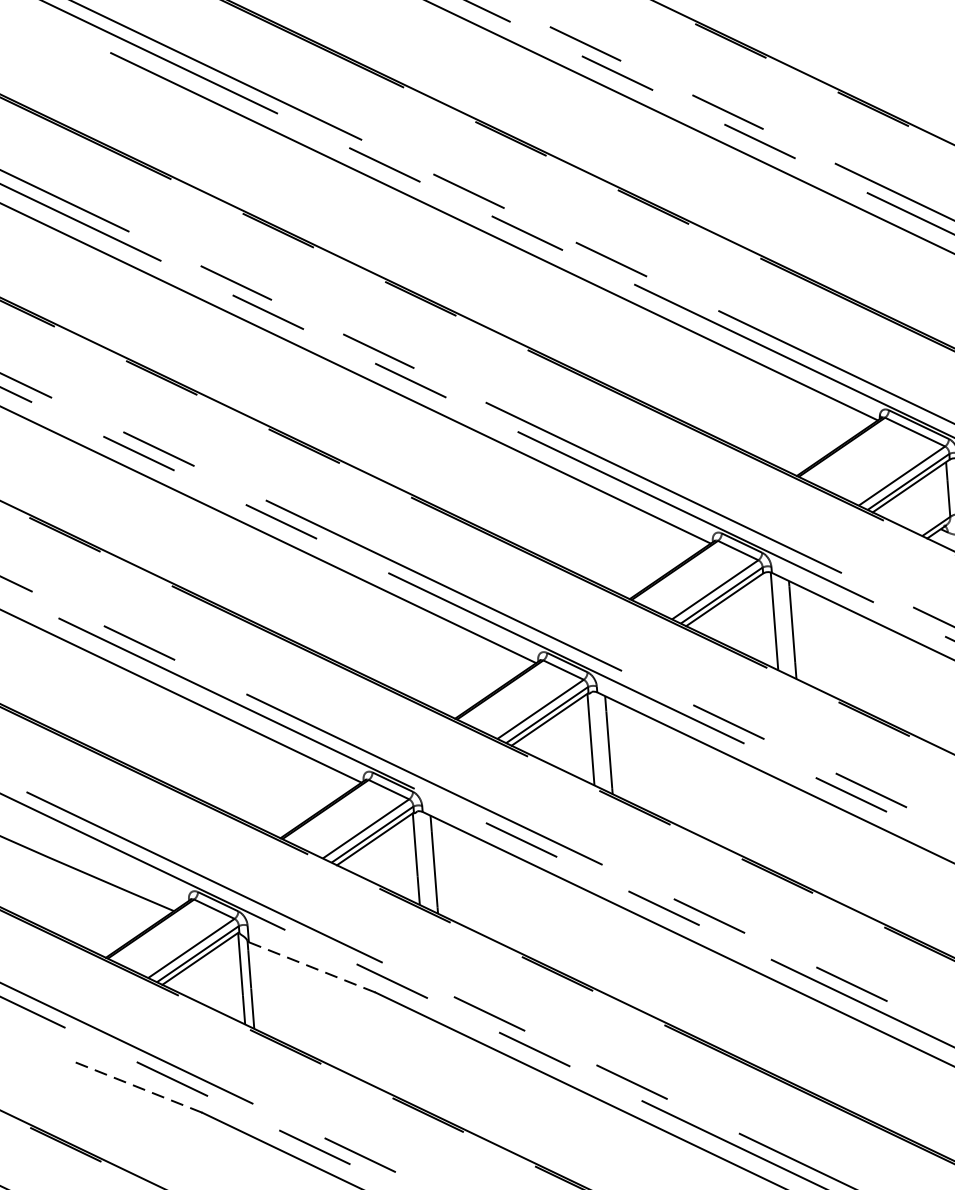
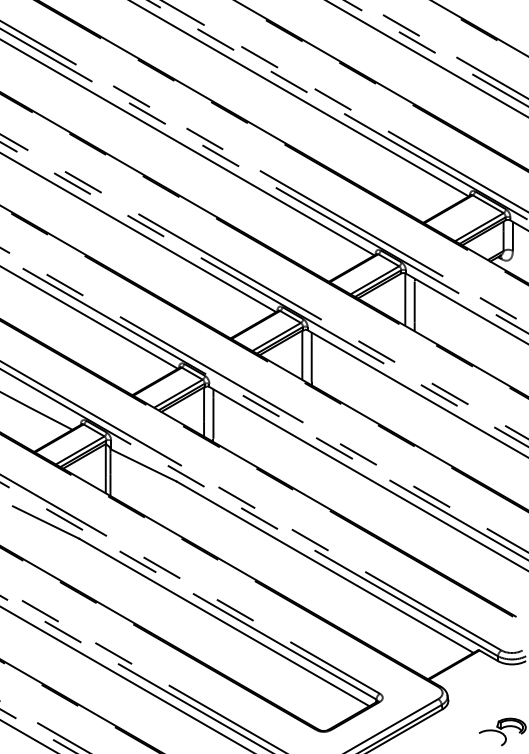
line: (311, 967) -> (143, 465), dashed -> solid
line: (139, 1087) -> (46, 522), dashed -> solid

